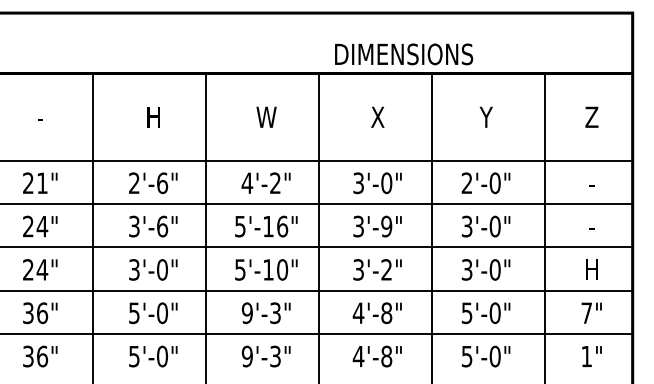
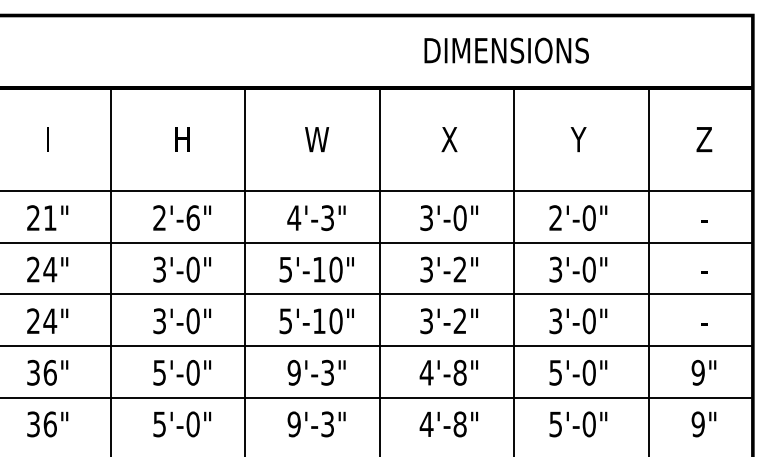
text: (403, 54) -> (506, 50), moved
text: (40, 117) -> (47, 139), - -> I
text: (275, 183) -> (327, 218), 4'-2" -> 4'-3"
text: (161, 226) -> (192, 269), 3'-6" -> 3'-0"
text: (282, 226) -> (335, 269), 5'-16" -> 5'-10"
text: (386, 226) -> (459, 269), 3'-9" -> 3'-2"
text: (592, 270) -> (704, 321), H -> -
text: (586, 312) -> (697, 372), 7" -> 9"
text: (586, 356) -> (697, 424), 1" -> 9"

